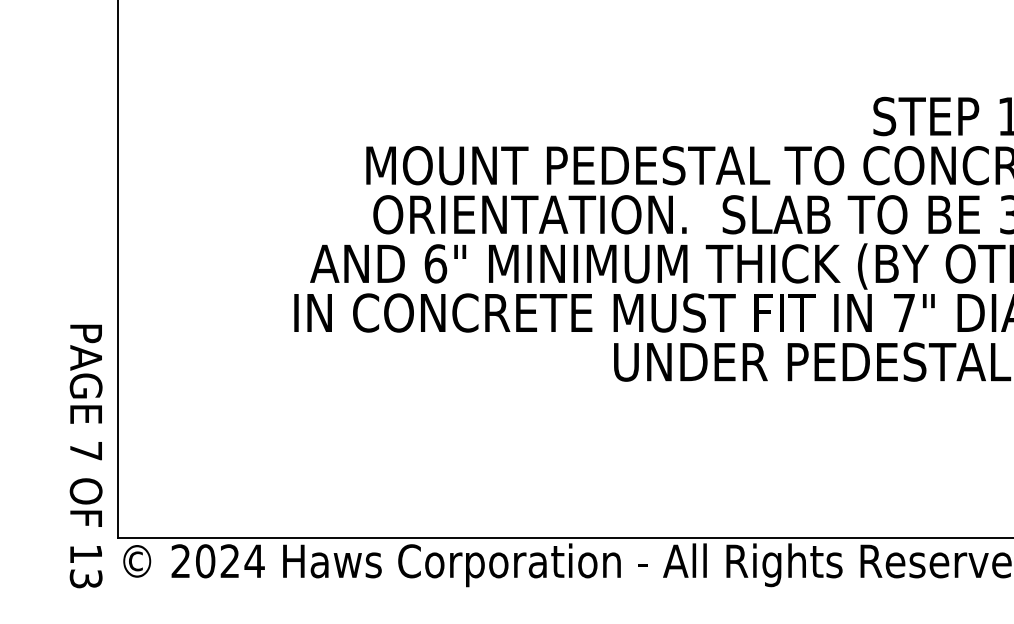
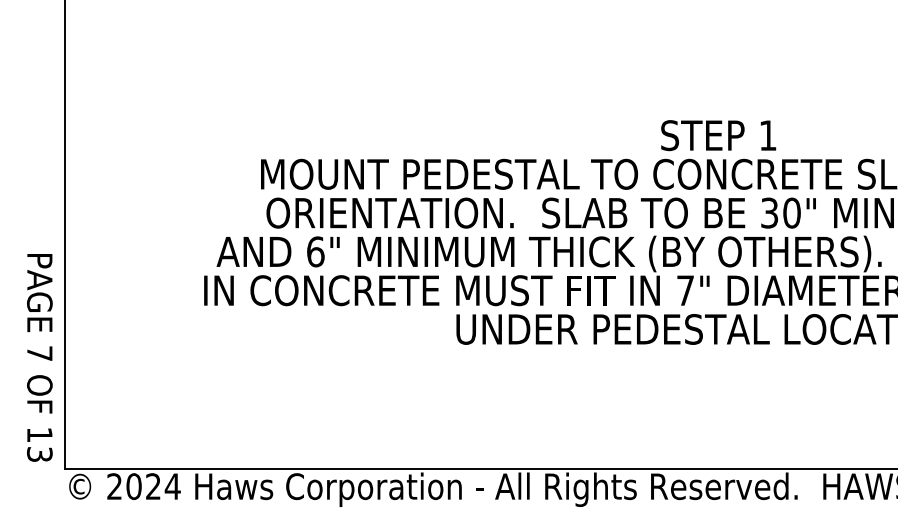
text: (85, 455) -> (39, 357), moved

